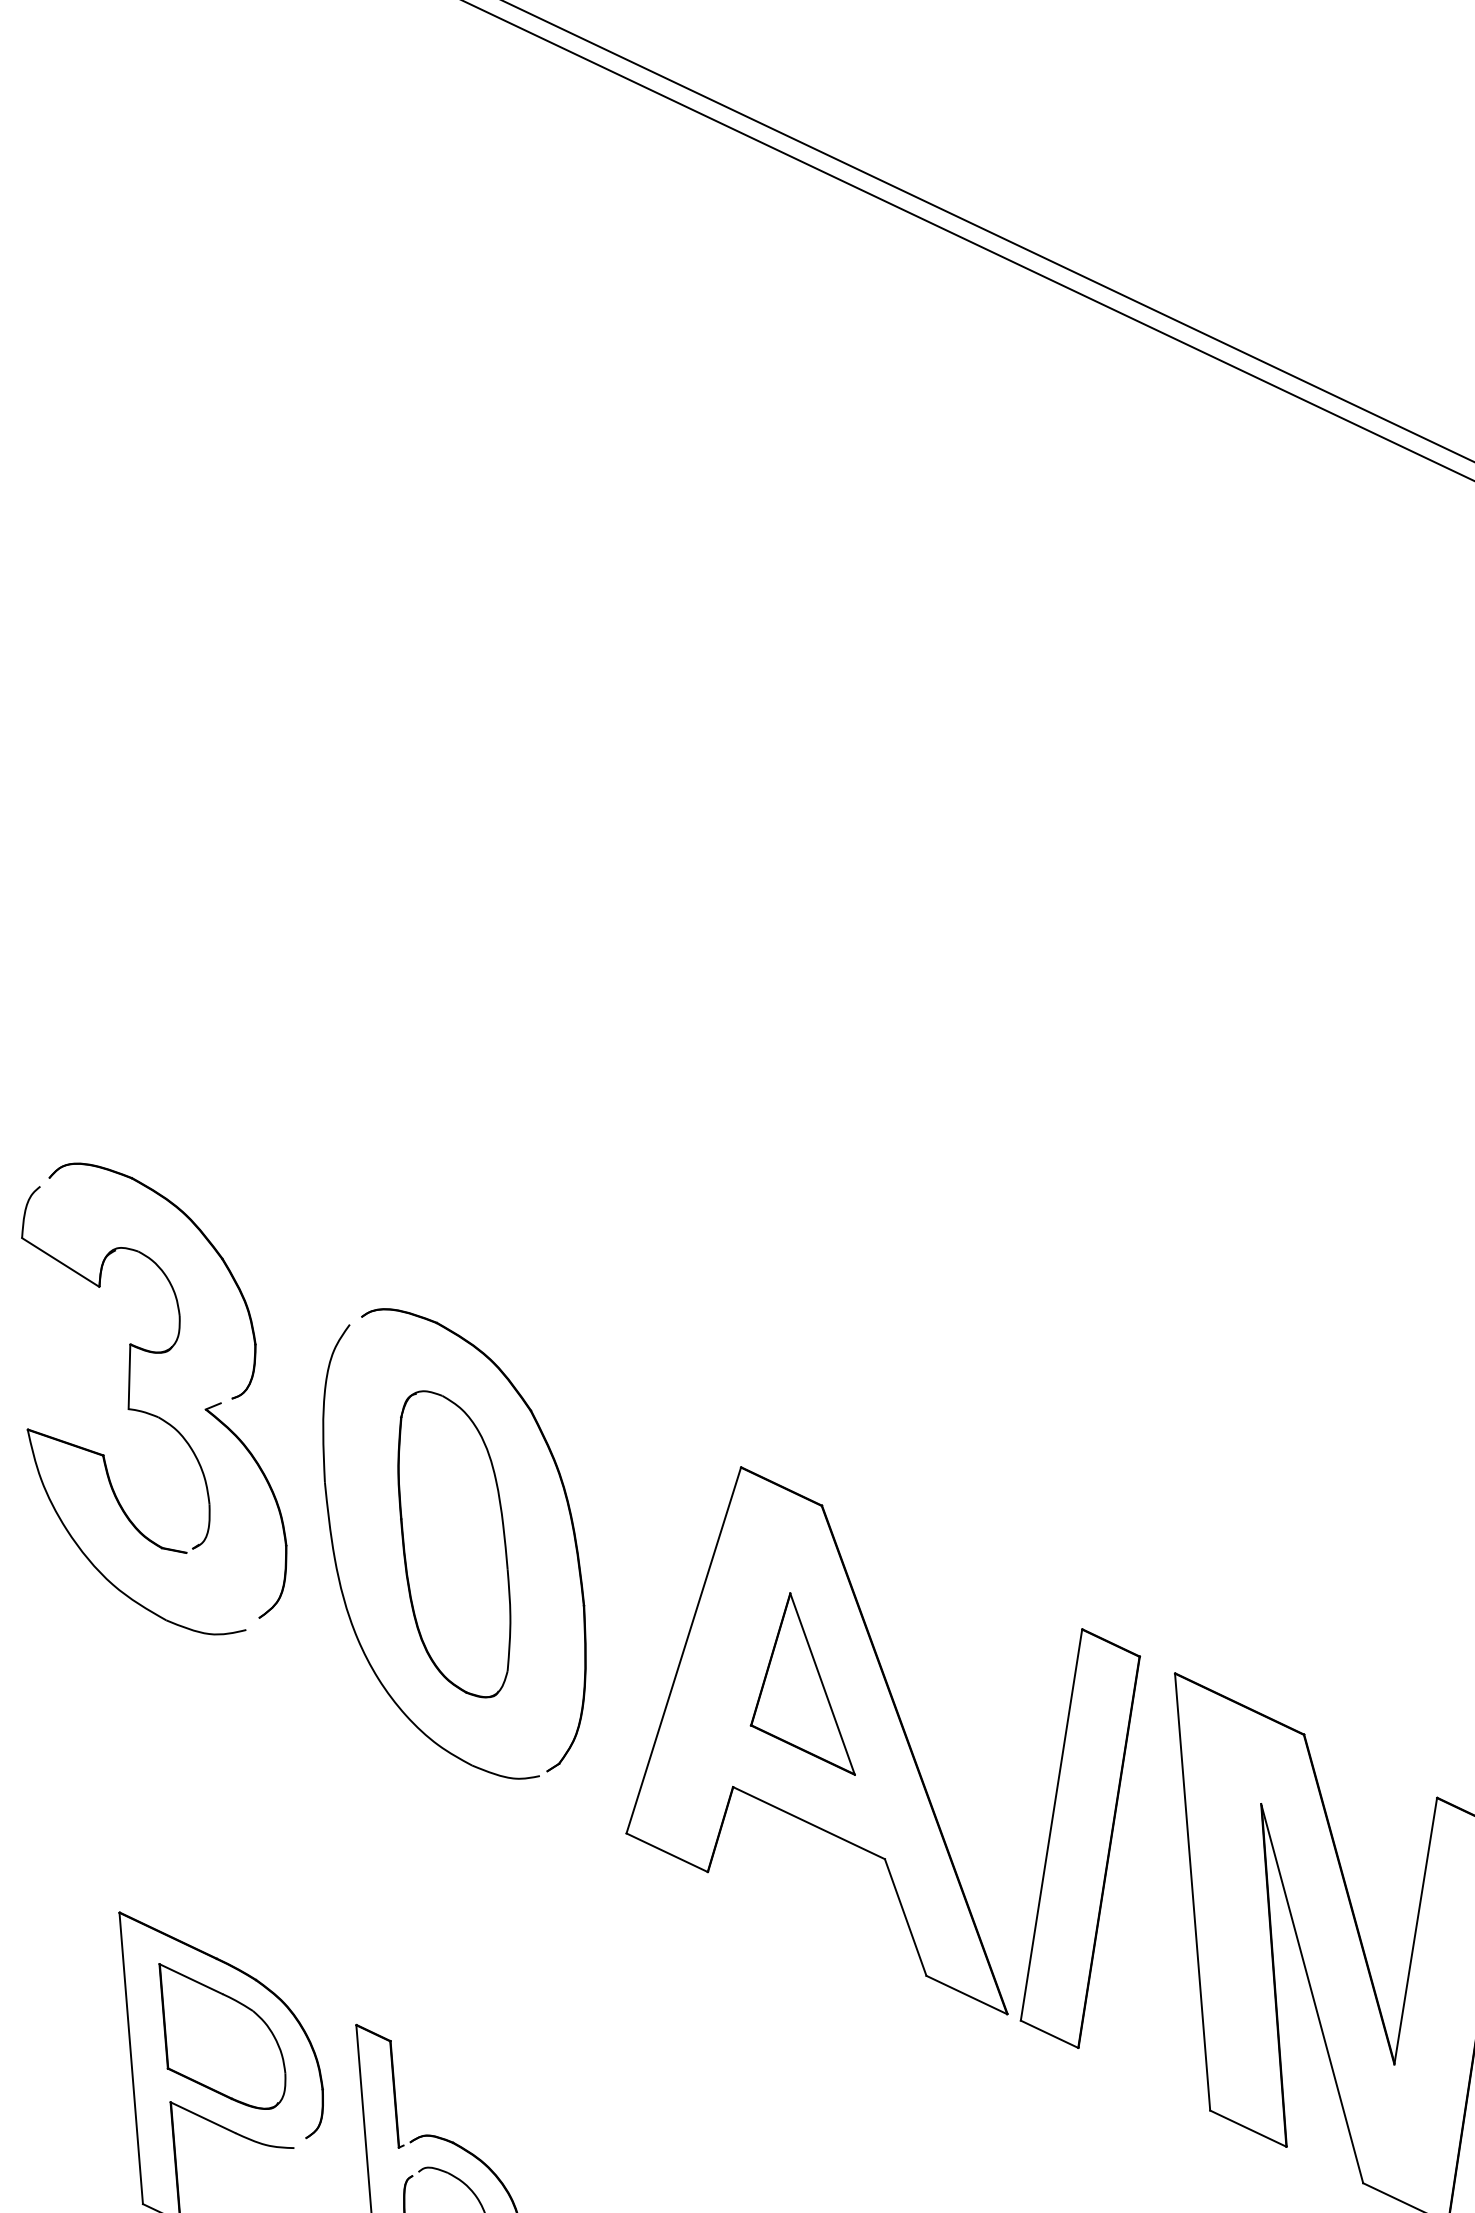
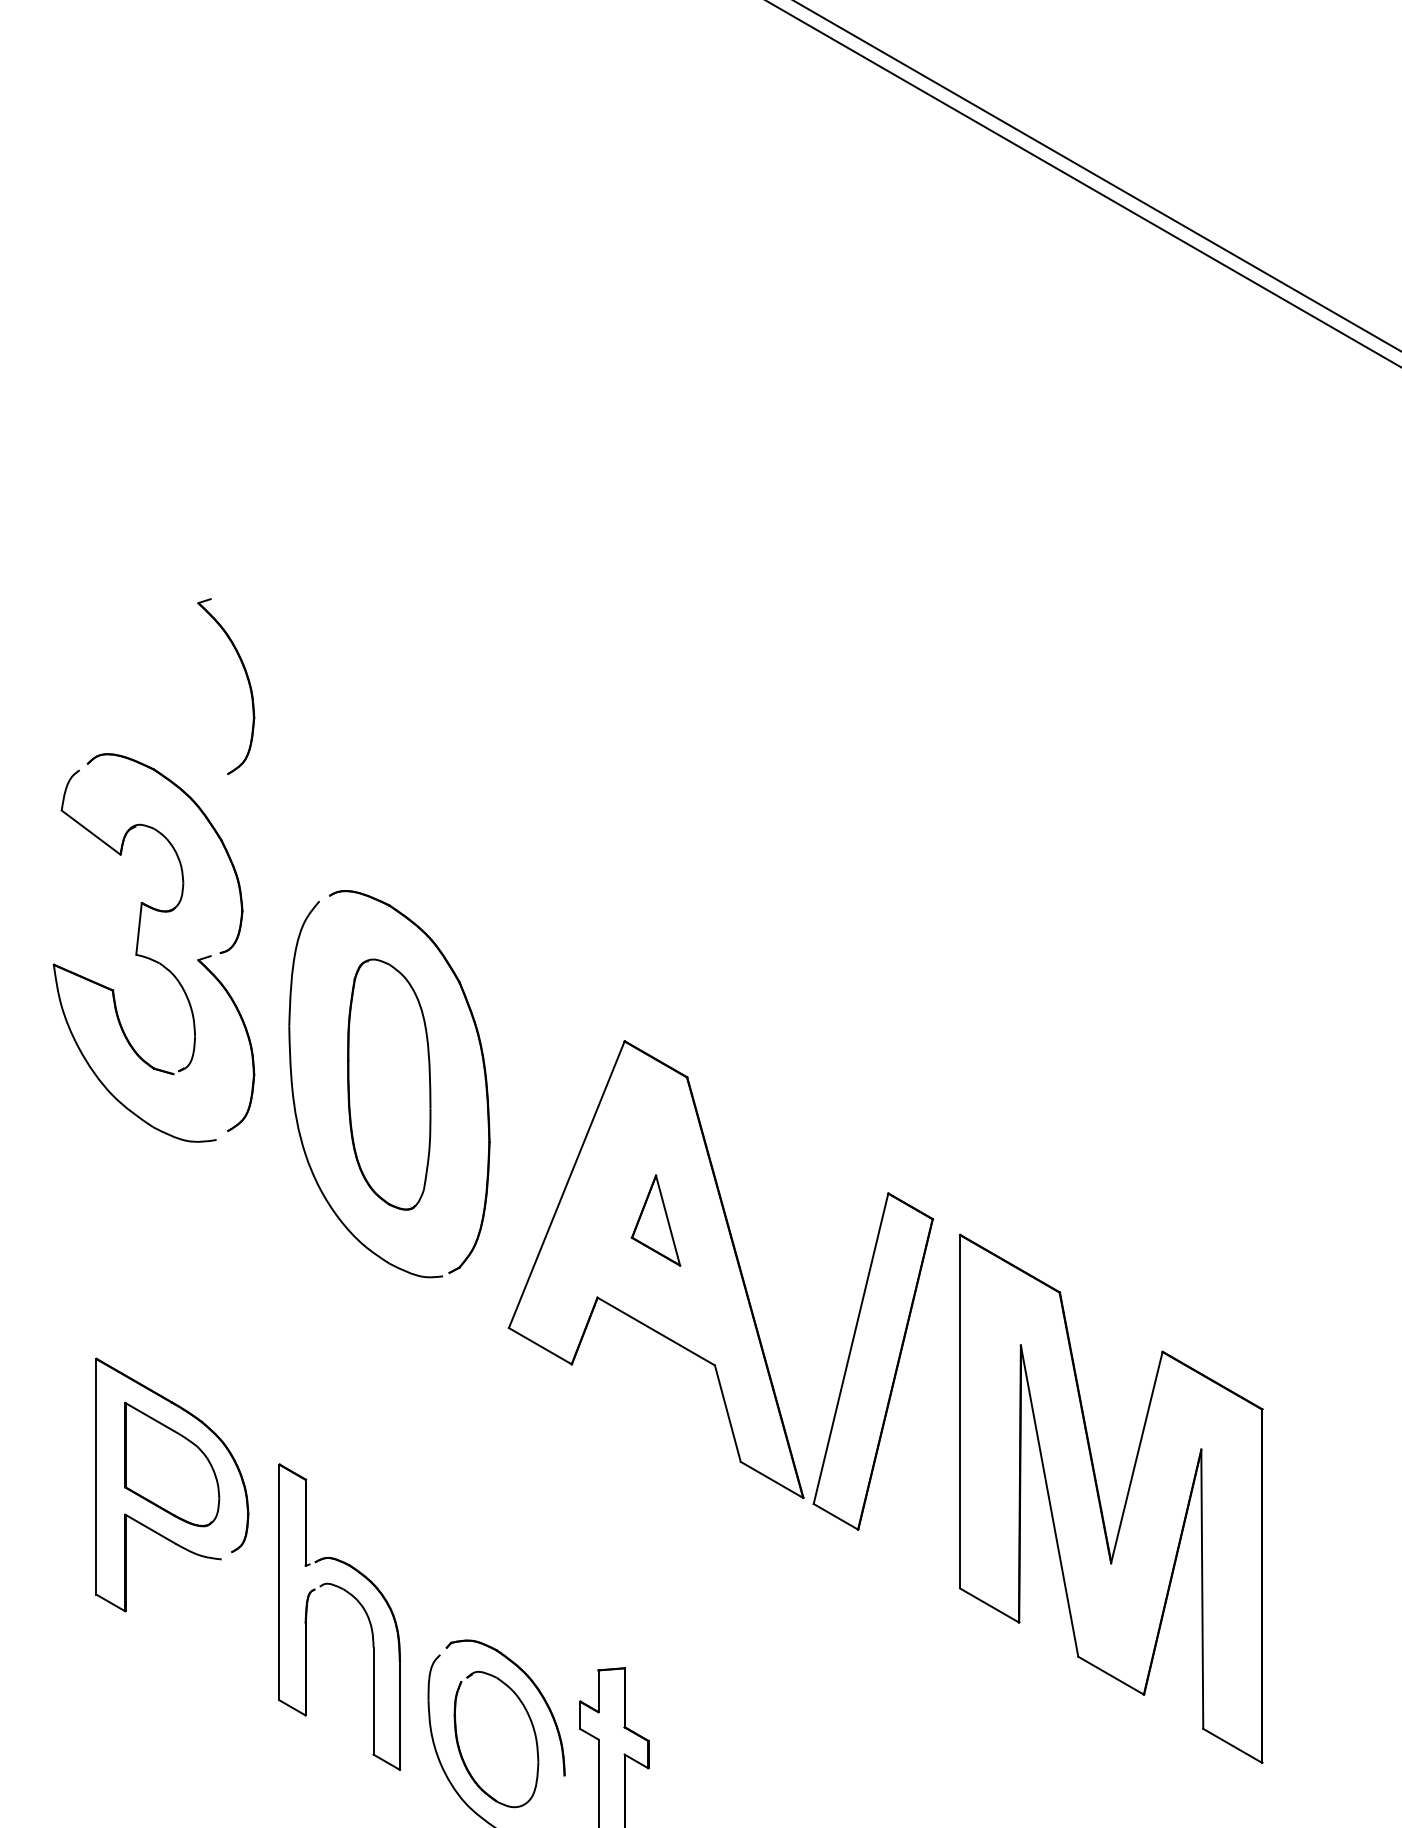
part: (238, 1060) -> (247, 681), added
part: (797, 1685) -> (655, 1220), size x0.6

